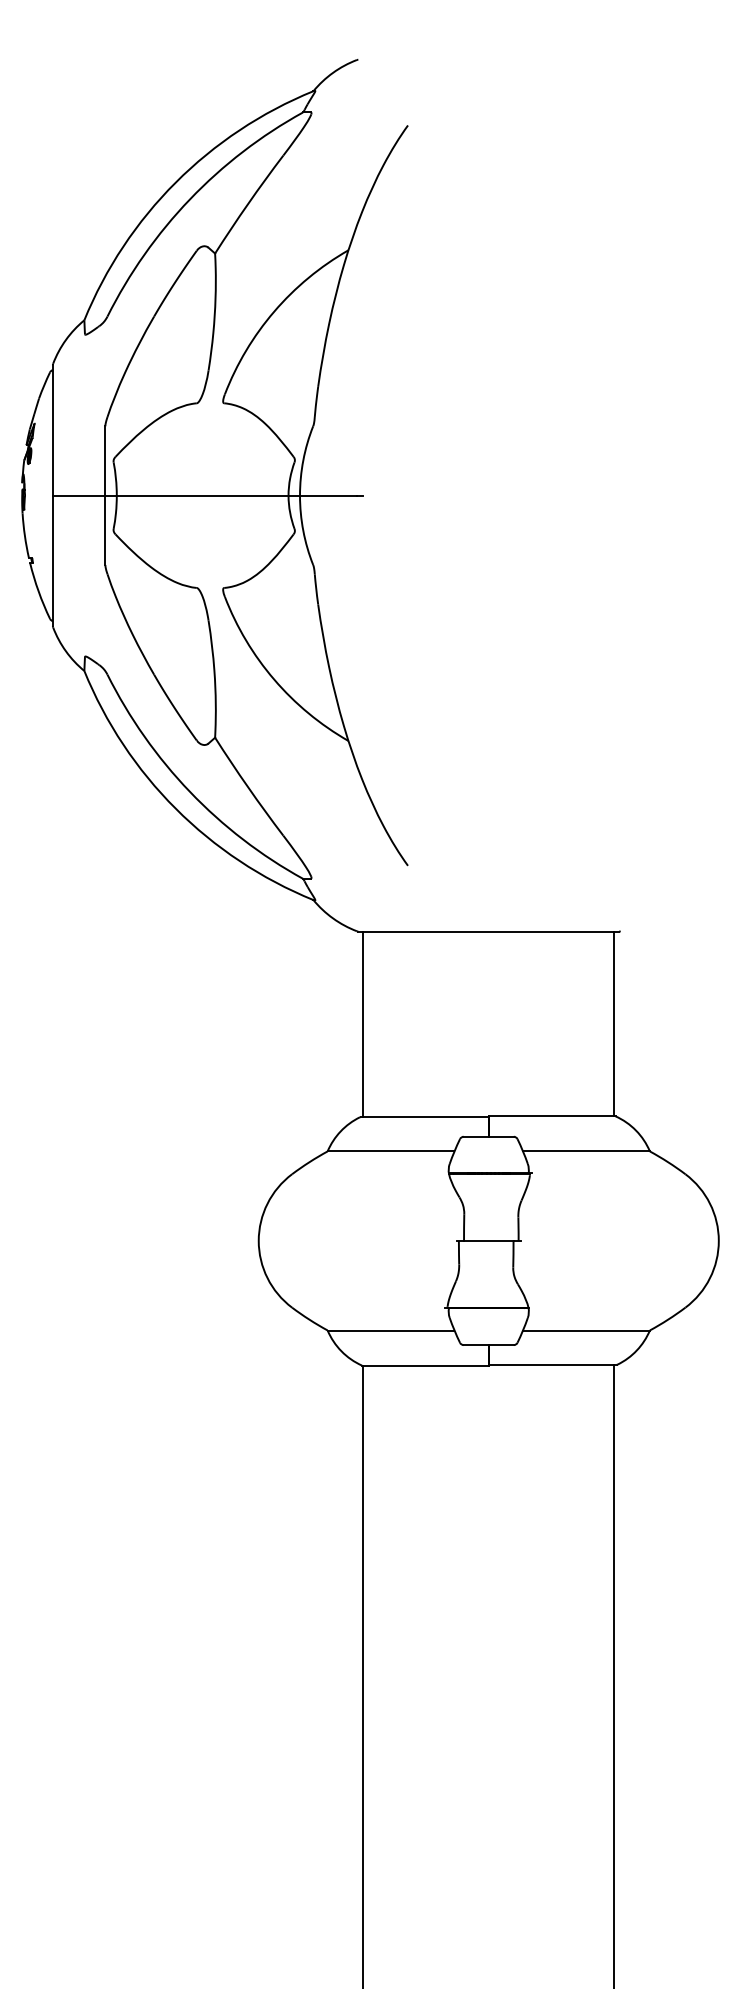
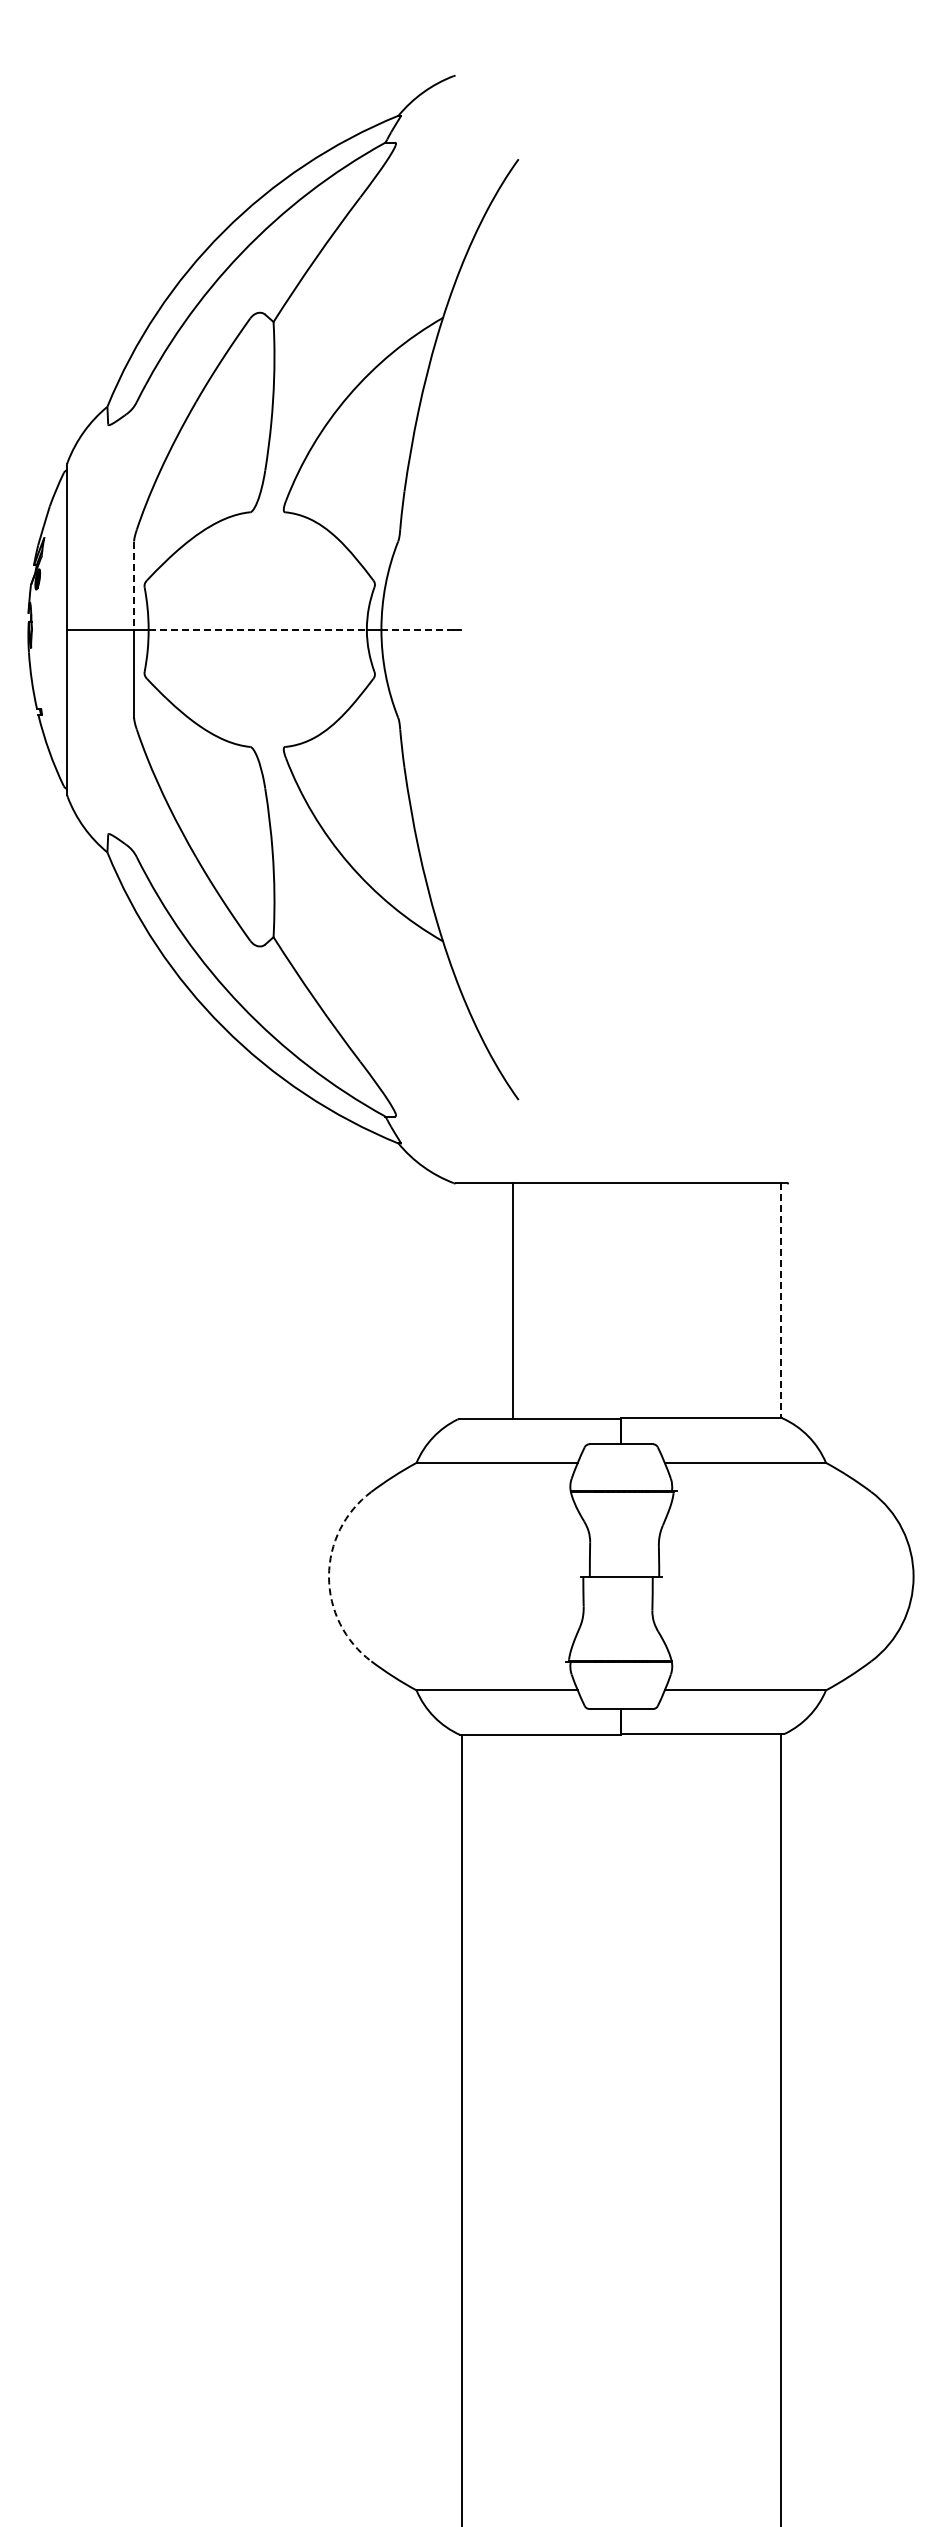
line: (105, 461) -> (134, 586), solid -> dashed
line: (203, 495) -> (258, 629), solid -> dashed
line: (328, 495) -> (417, 629), solid -> dashed
line: (363, 1024) -> (512, 1301), moved
line: (614, 1024) -> (780, 1301), solid -> dashed
arc: (259, 1240) -> (329, 1576), solid -> dashed

